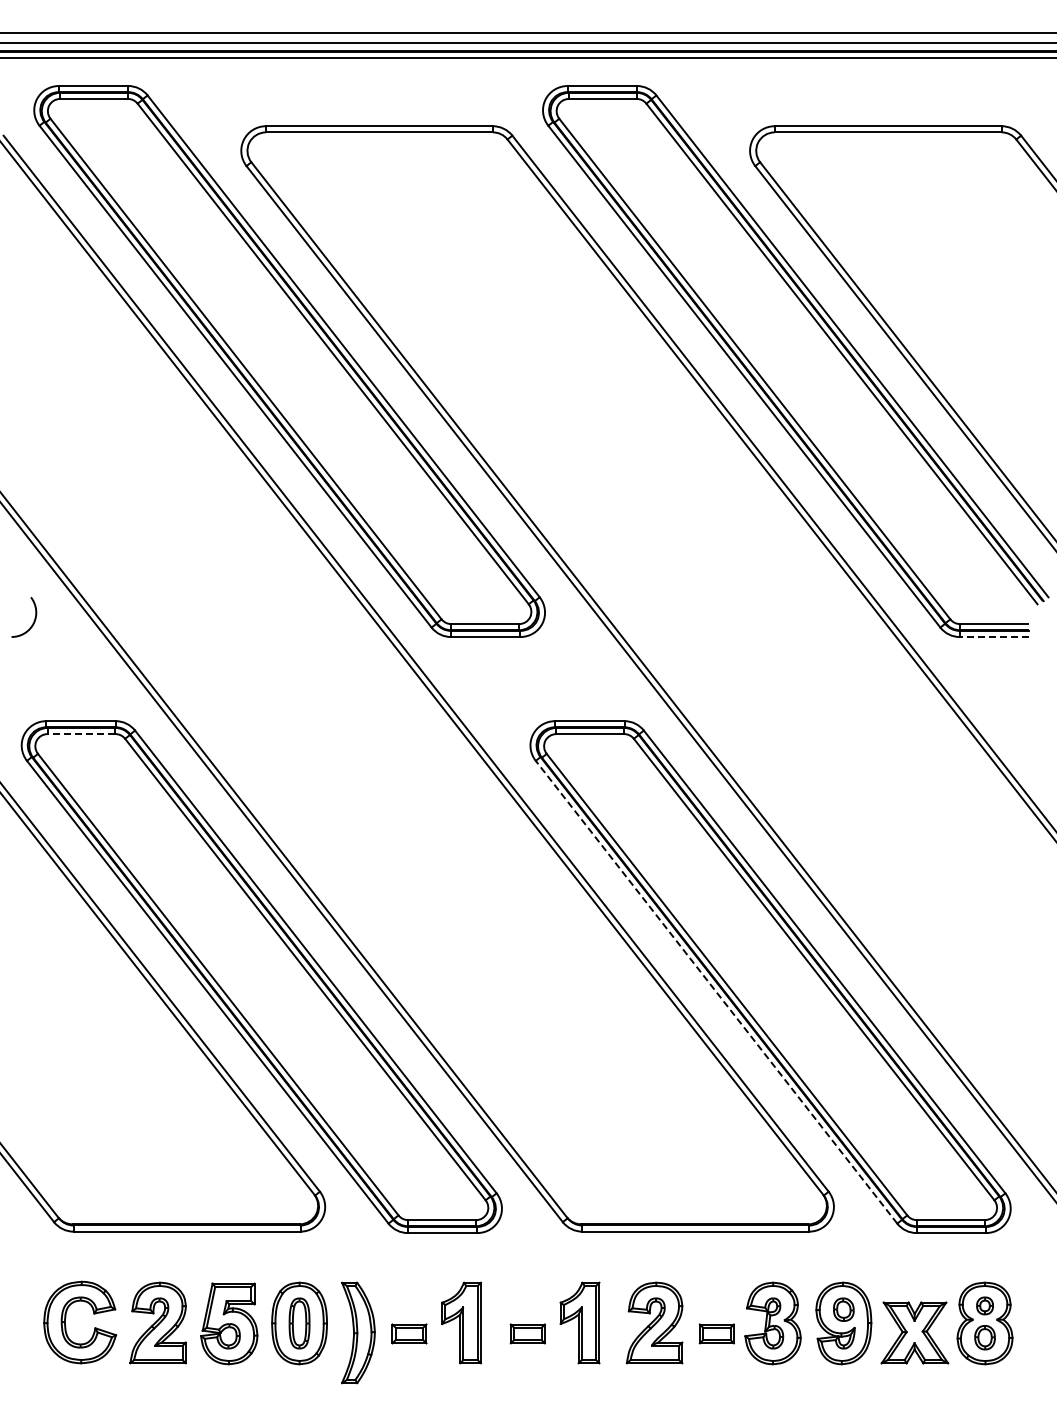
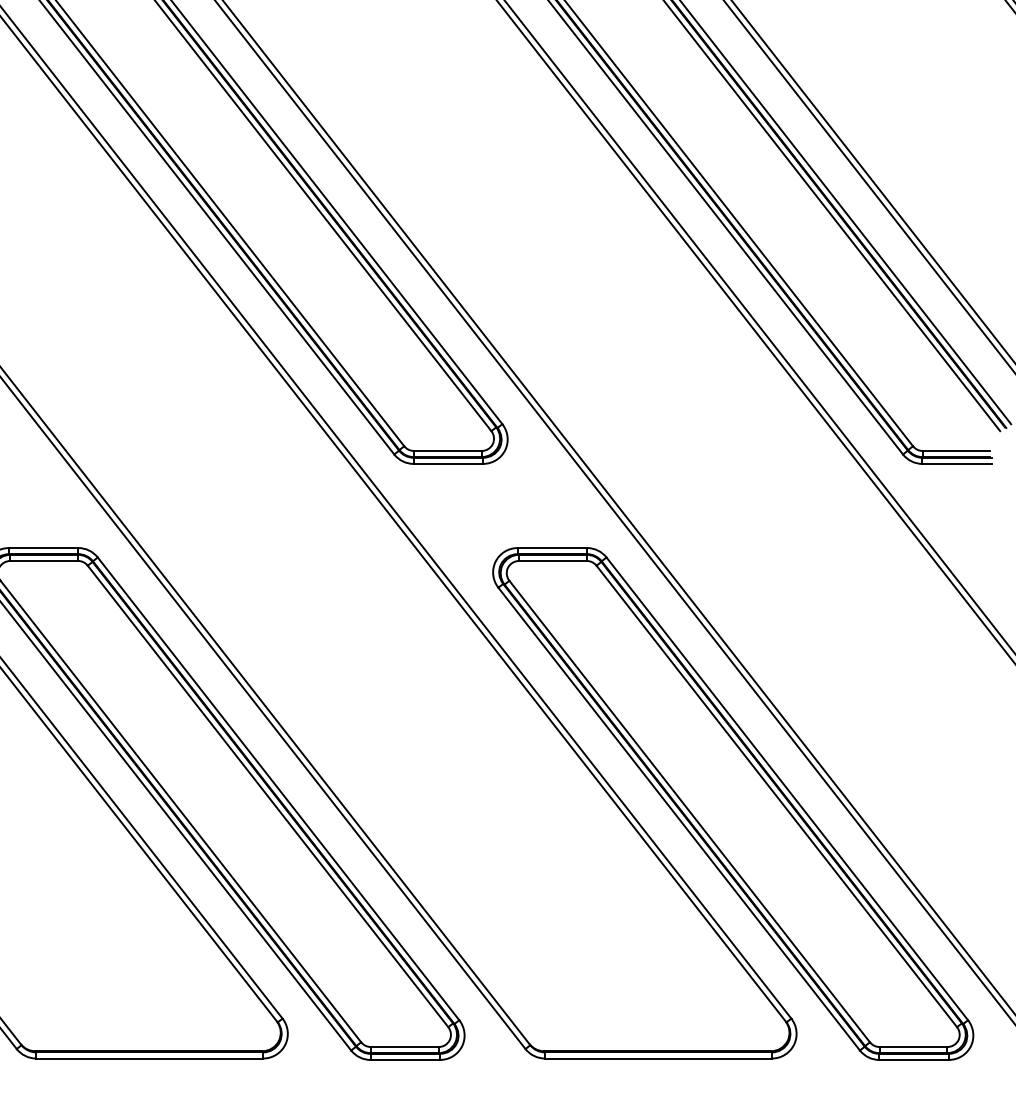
line: (994, 637) -> (957, 464), dashed -> solid
line: (81, 734) -> (44, 561), dashed -> solid
line: (716, 992) -> (679, 819), dashed -> solid

